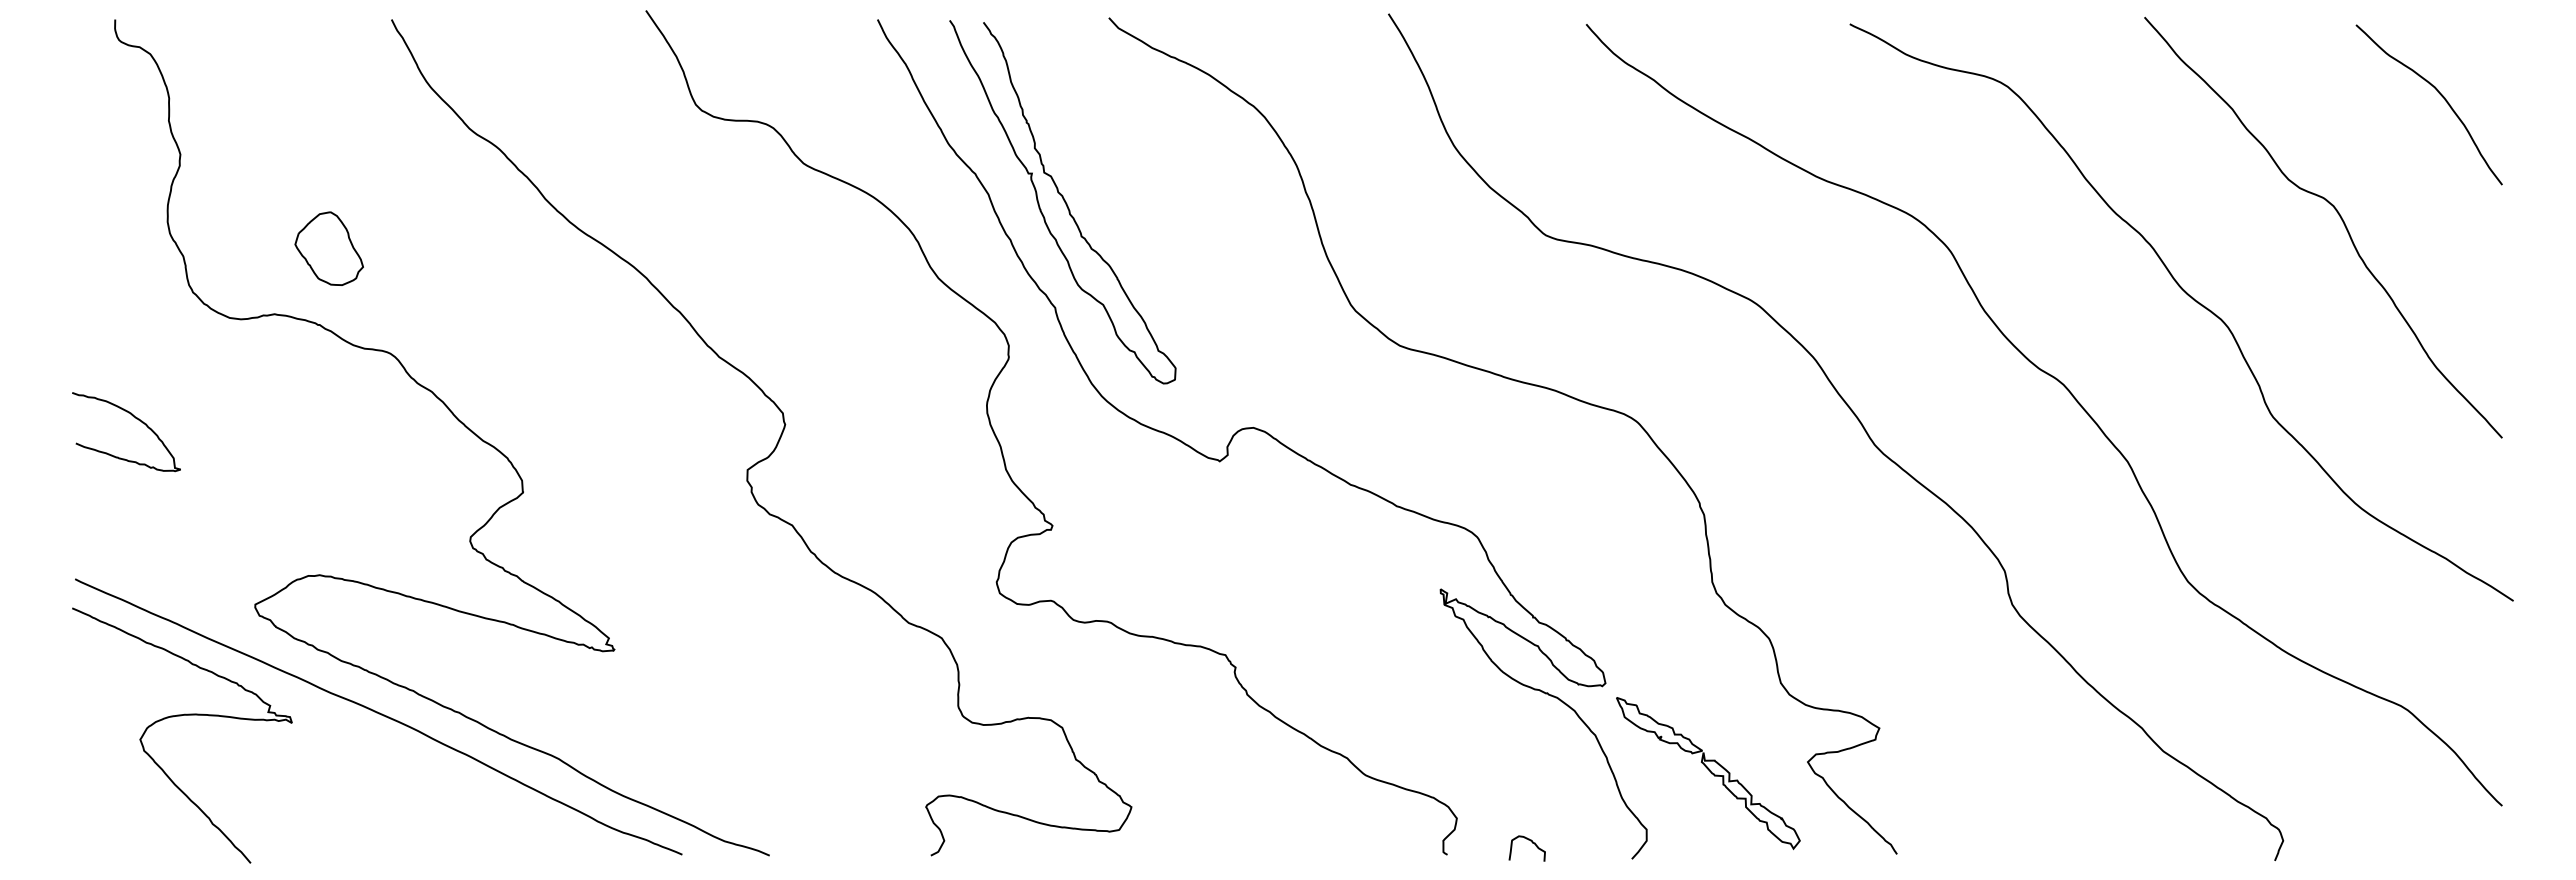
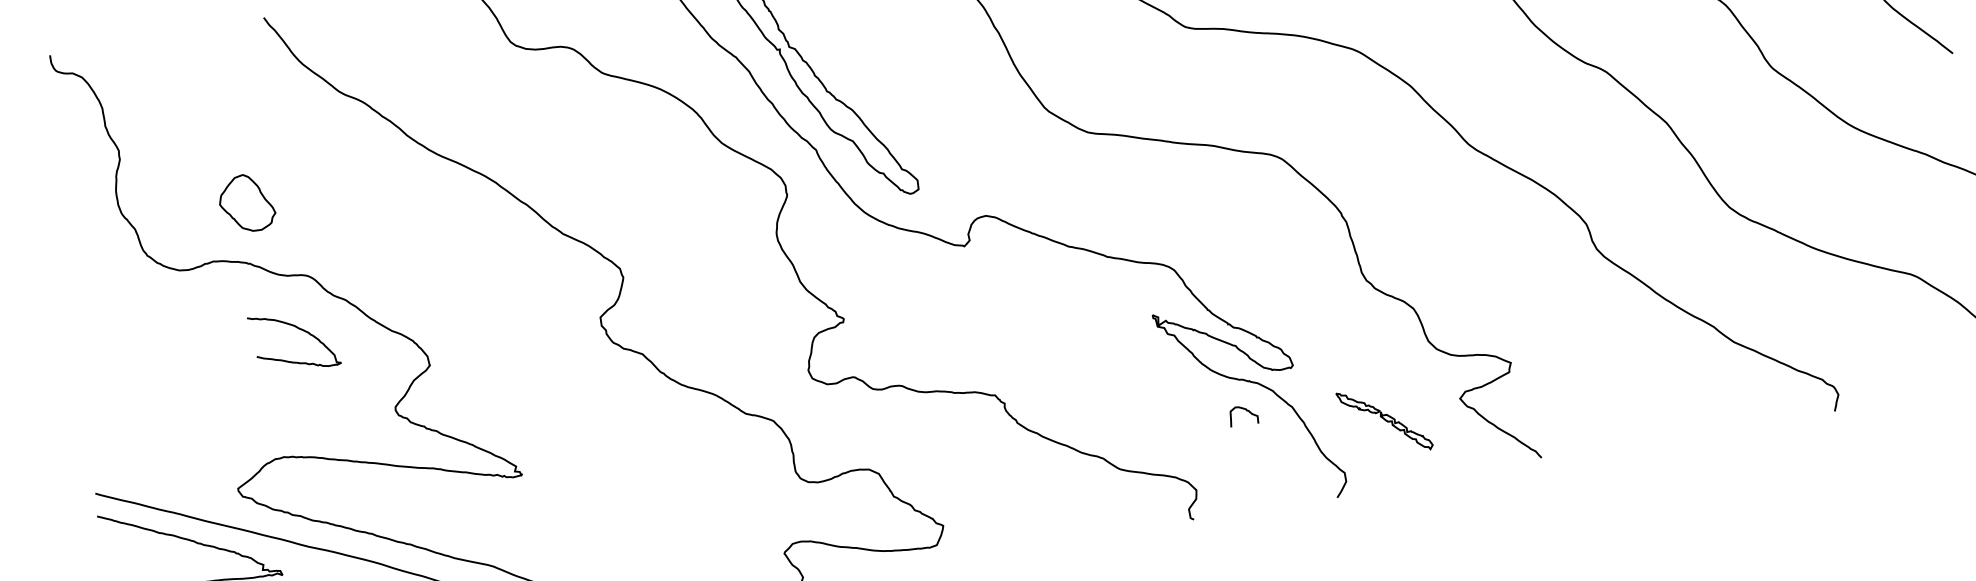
curve: (136, 419) -> (300, 330), moved
part: (1708, 773) -> (1384, 421), size x0.6
curve: (1531, 842) -> (1245, 410), moved

